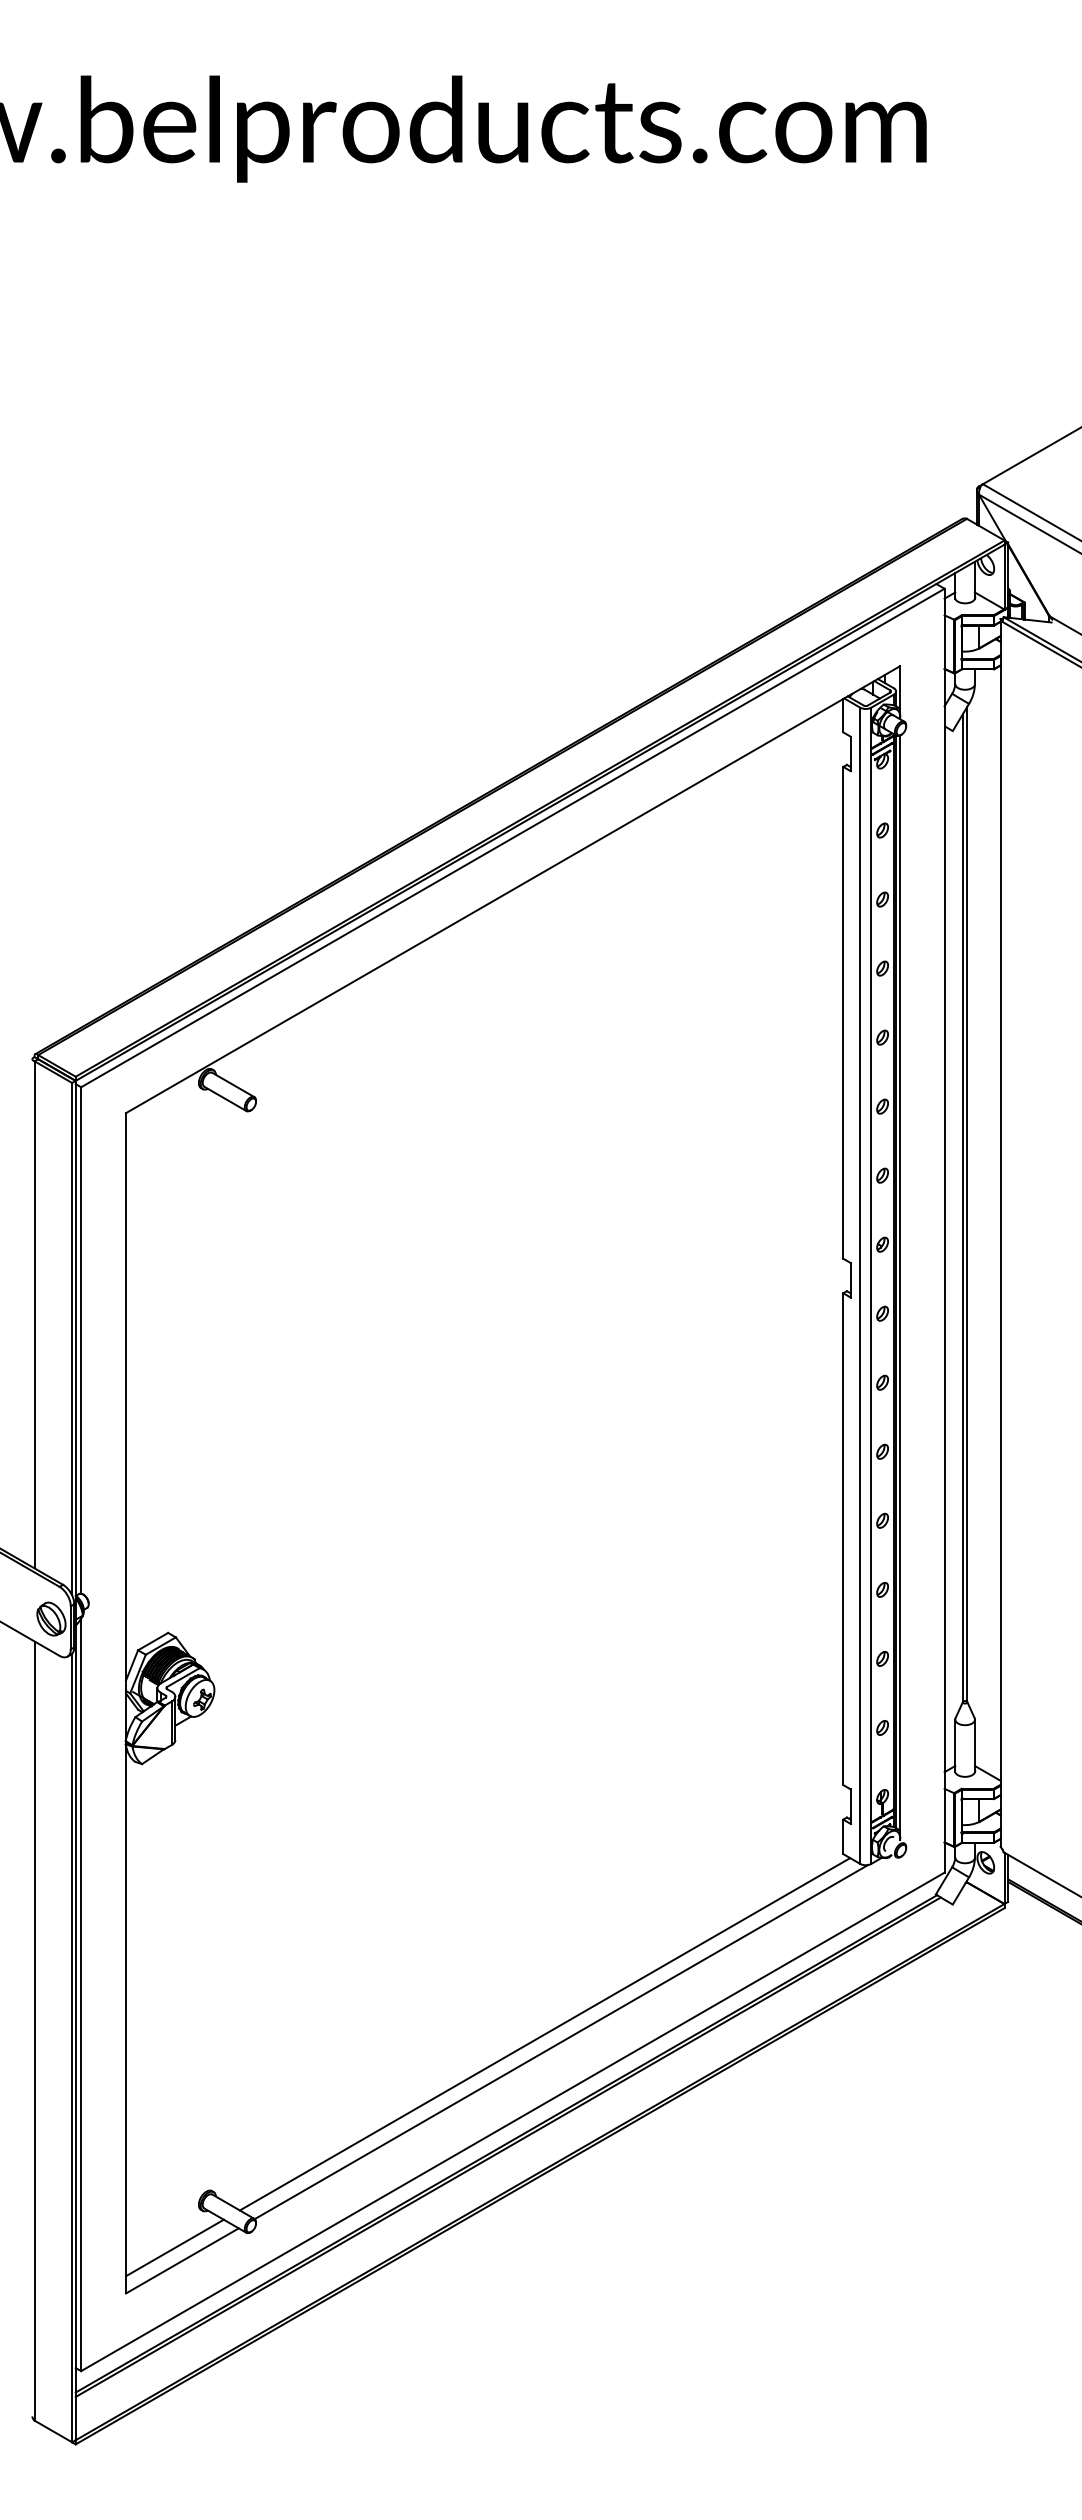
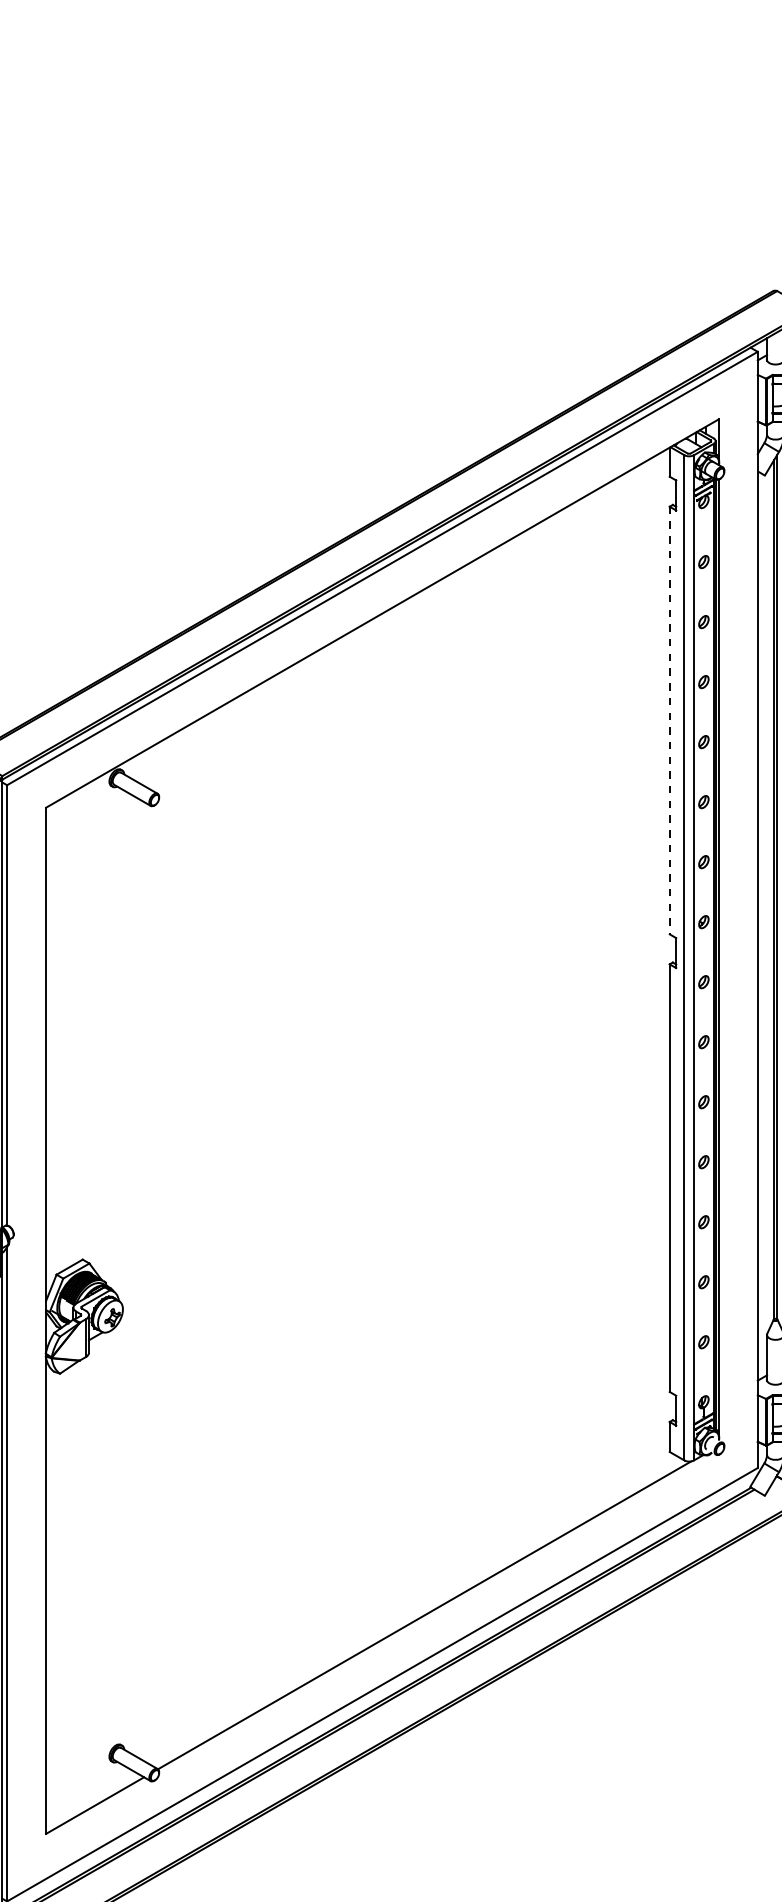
line: (843, 1012) -> (669, 720), solid -> dashed
line: (544, 2034) -> (409, 1608), removed
line: (174, 2247) -> (88, 1793), removed

